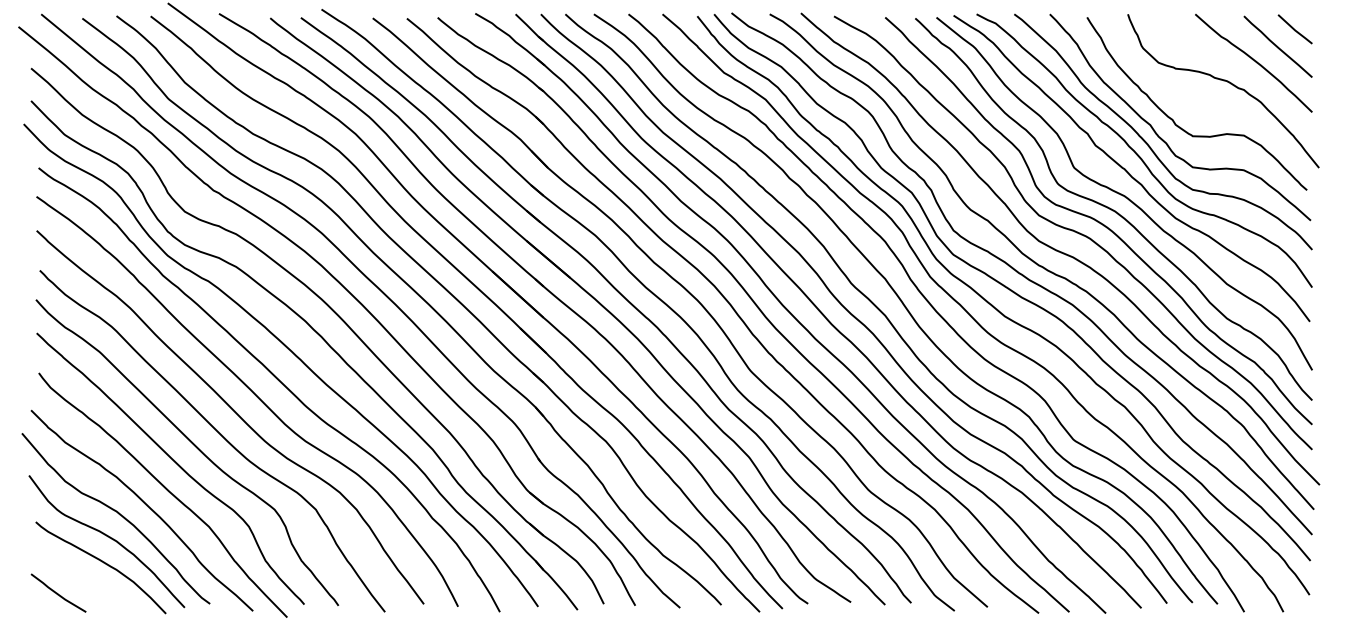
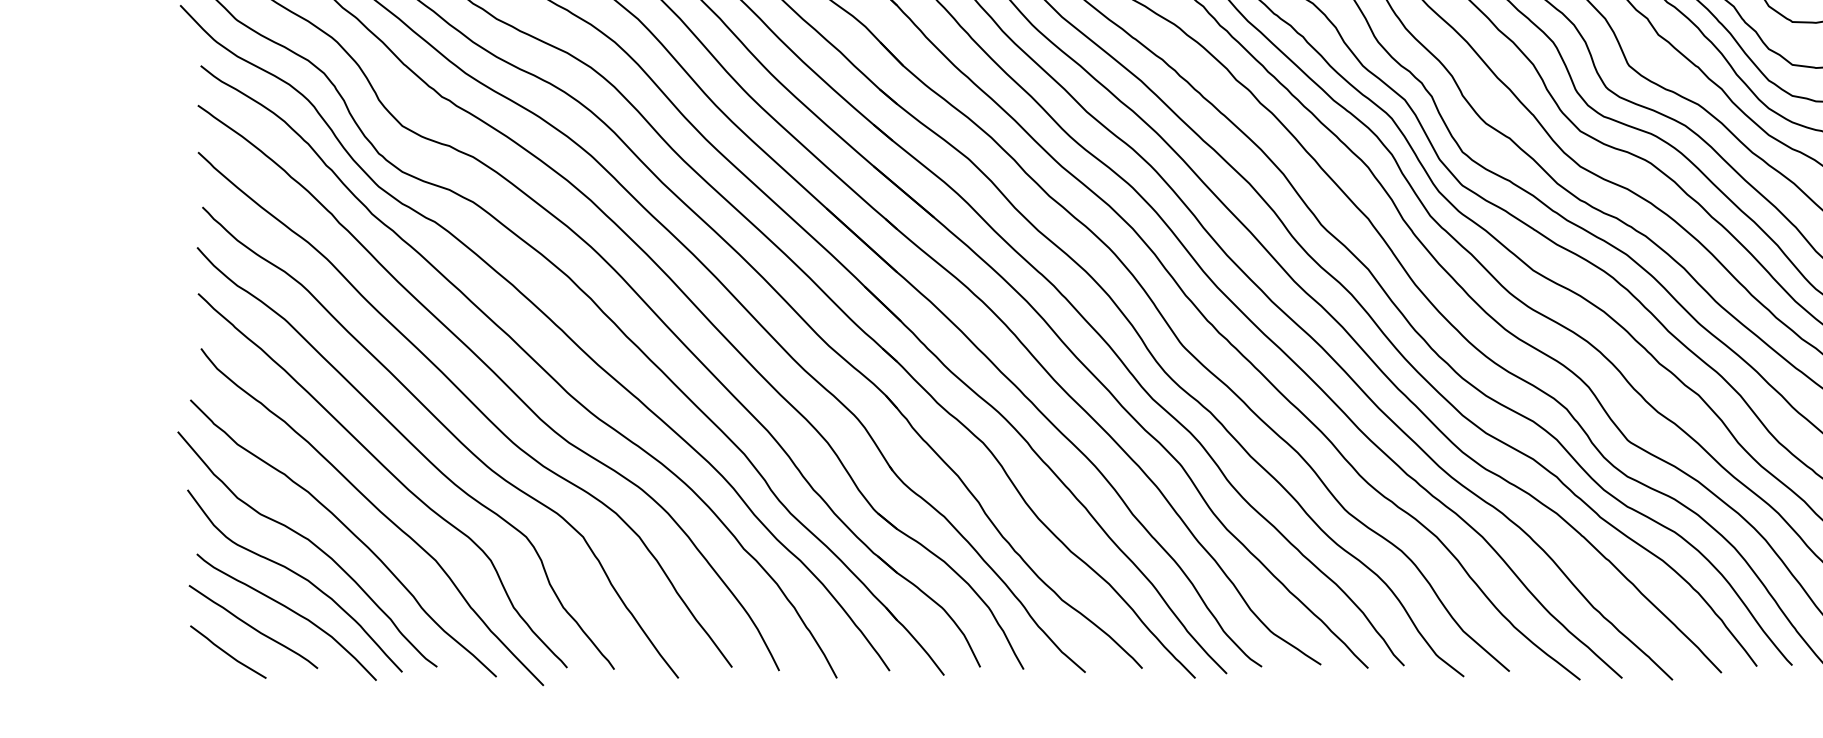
curve: (76, 574) -> (252, 626), added

